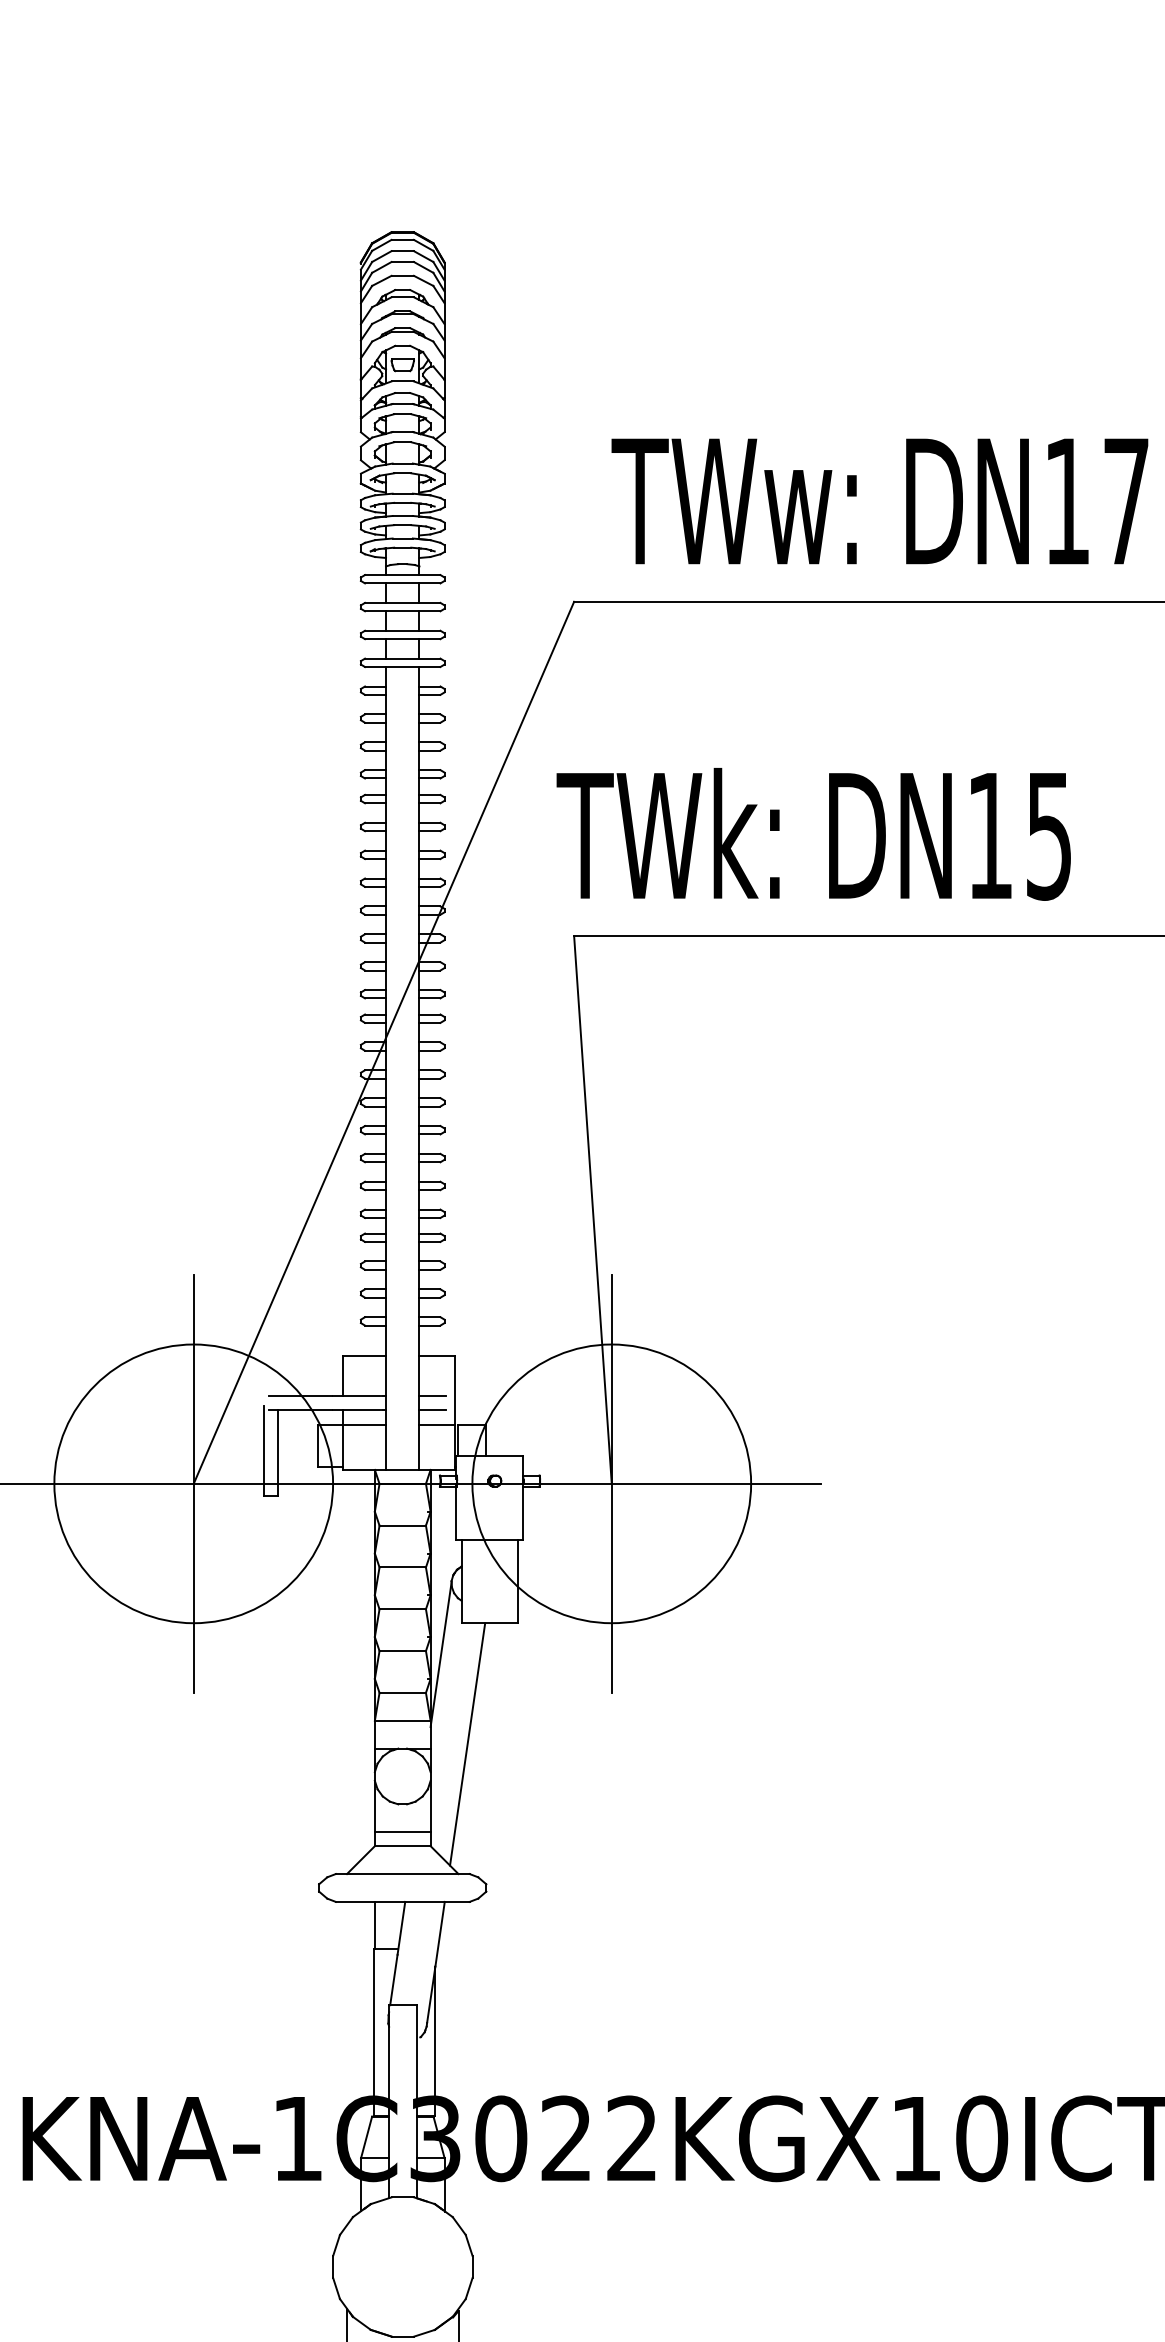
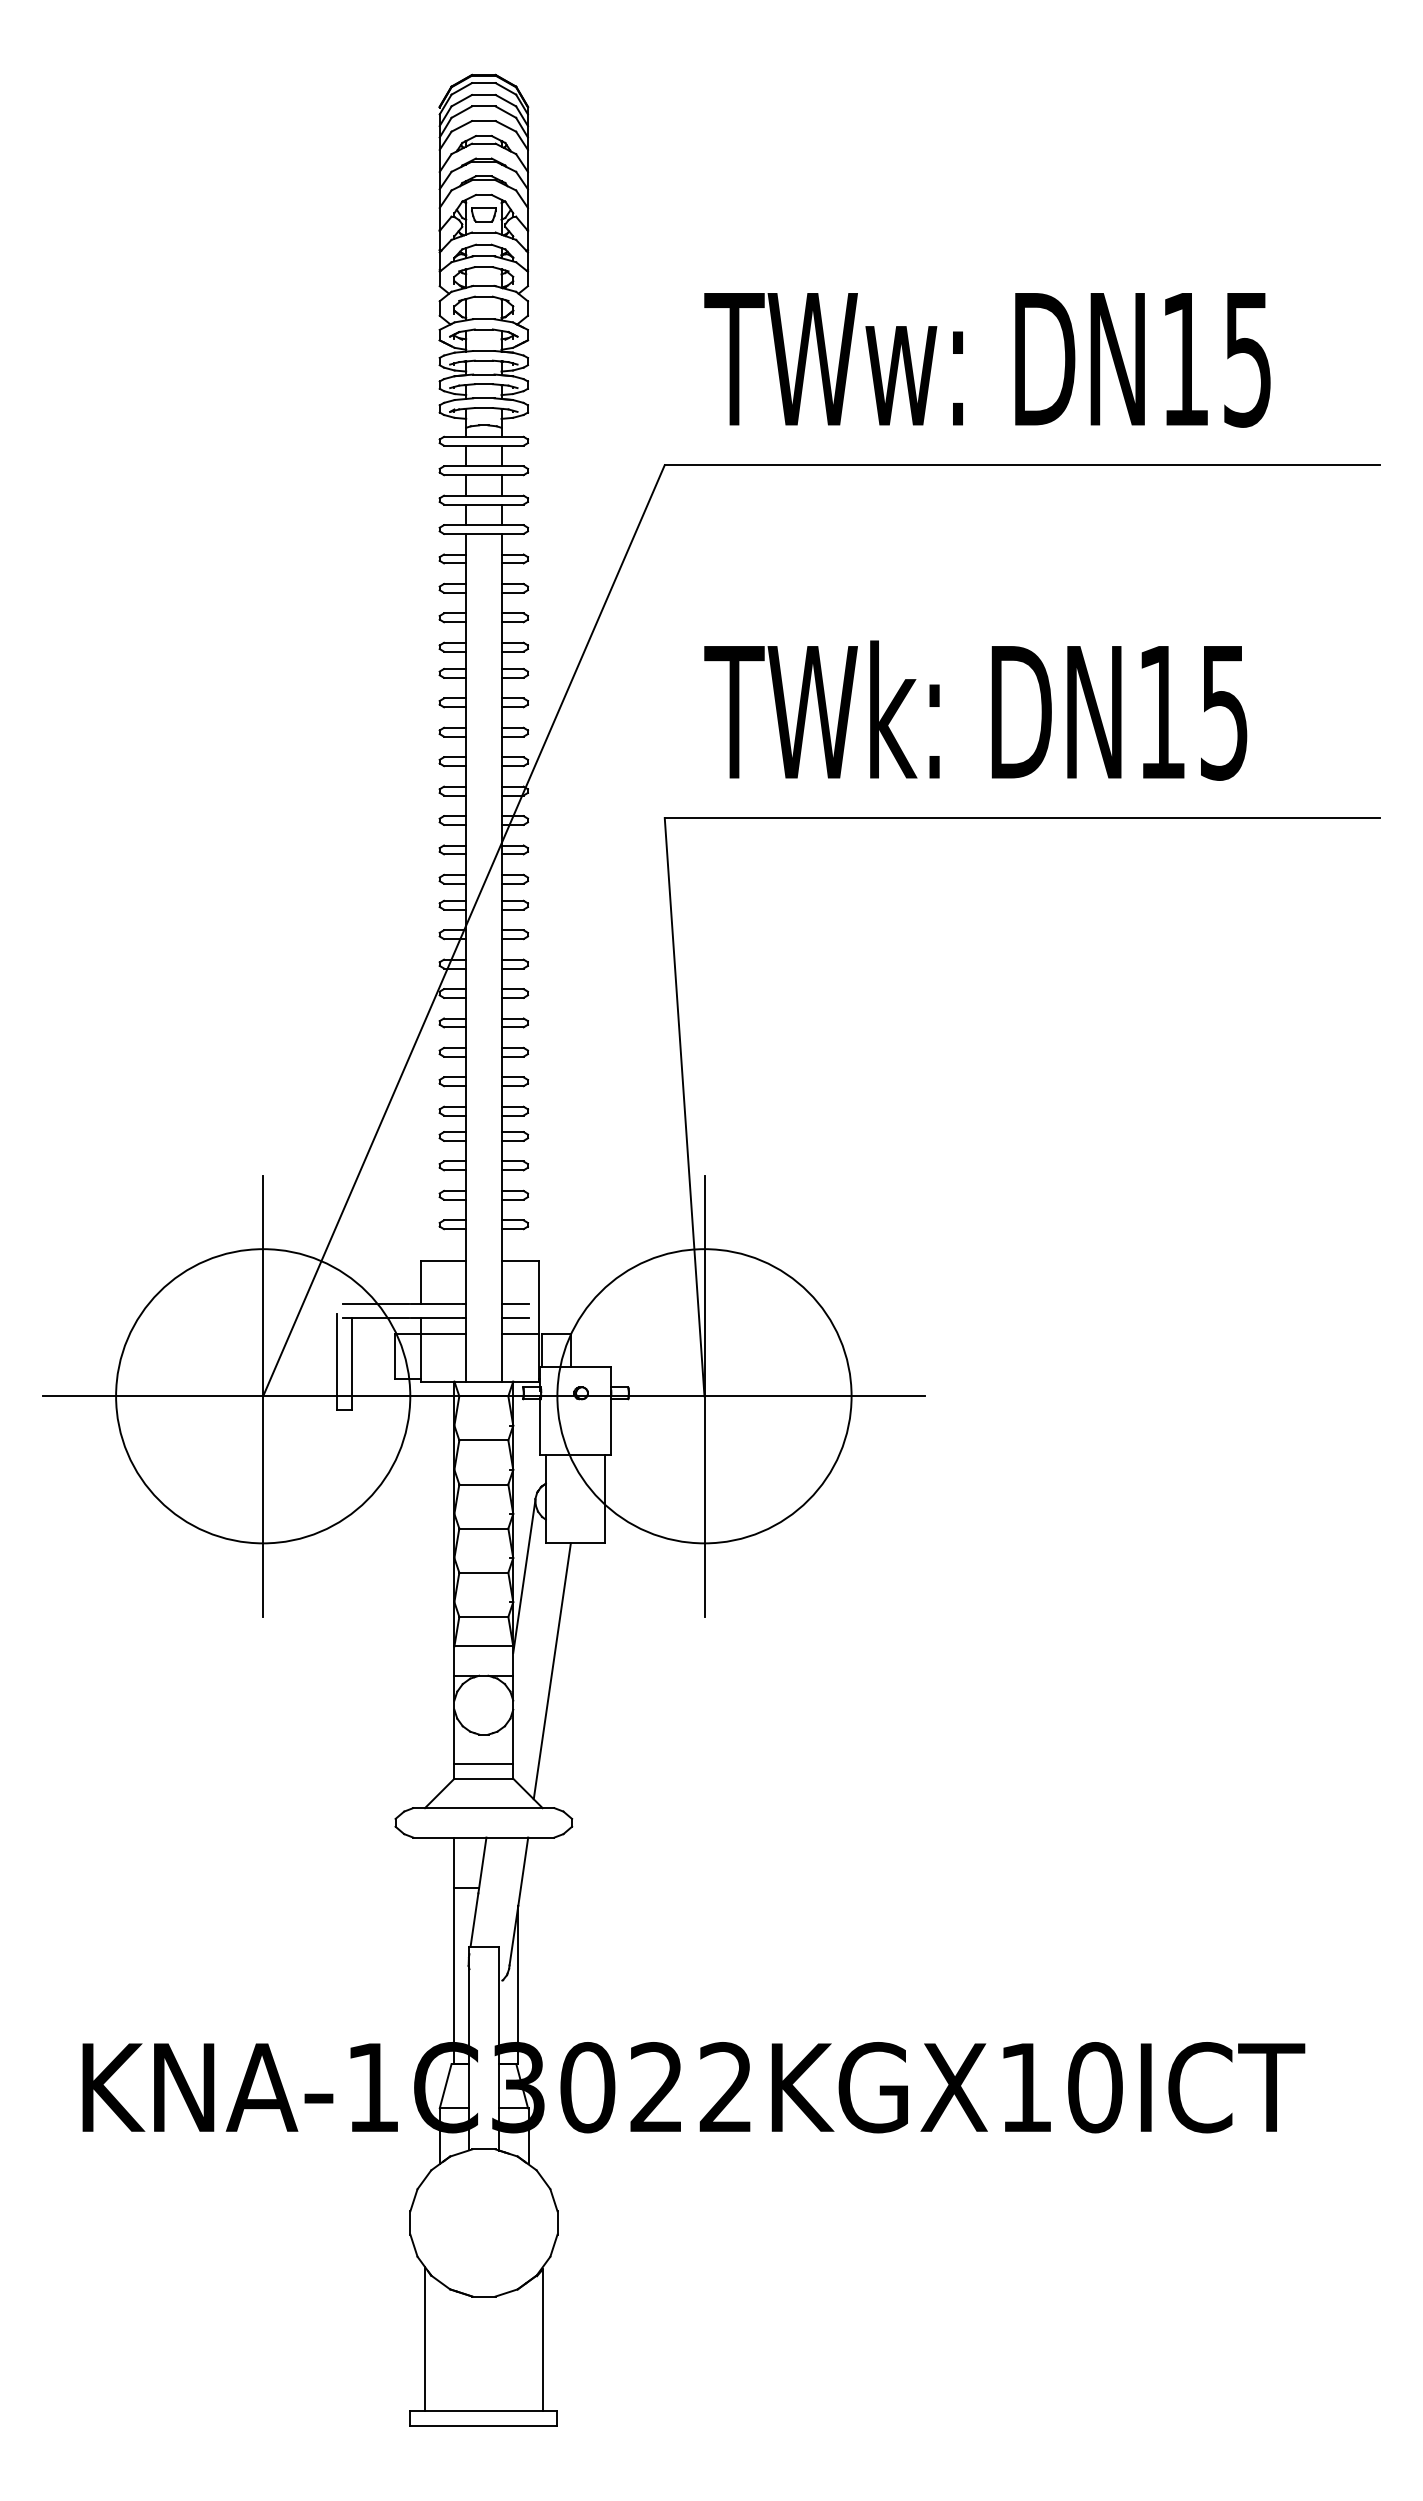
text: (1126, 502) -> (1247, 360), DN17 -> DN15
text: (813, 834) -> (975, 710), moved

